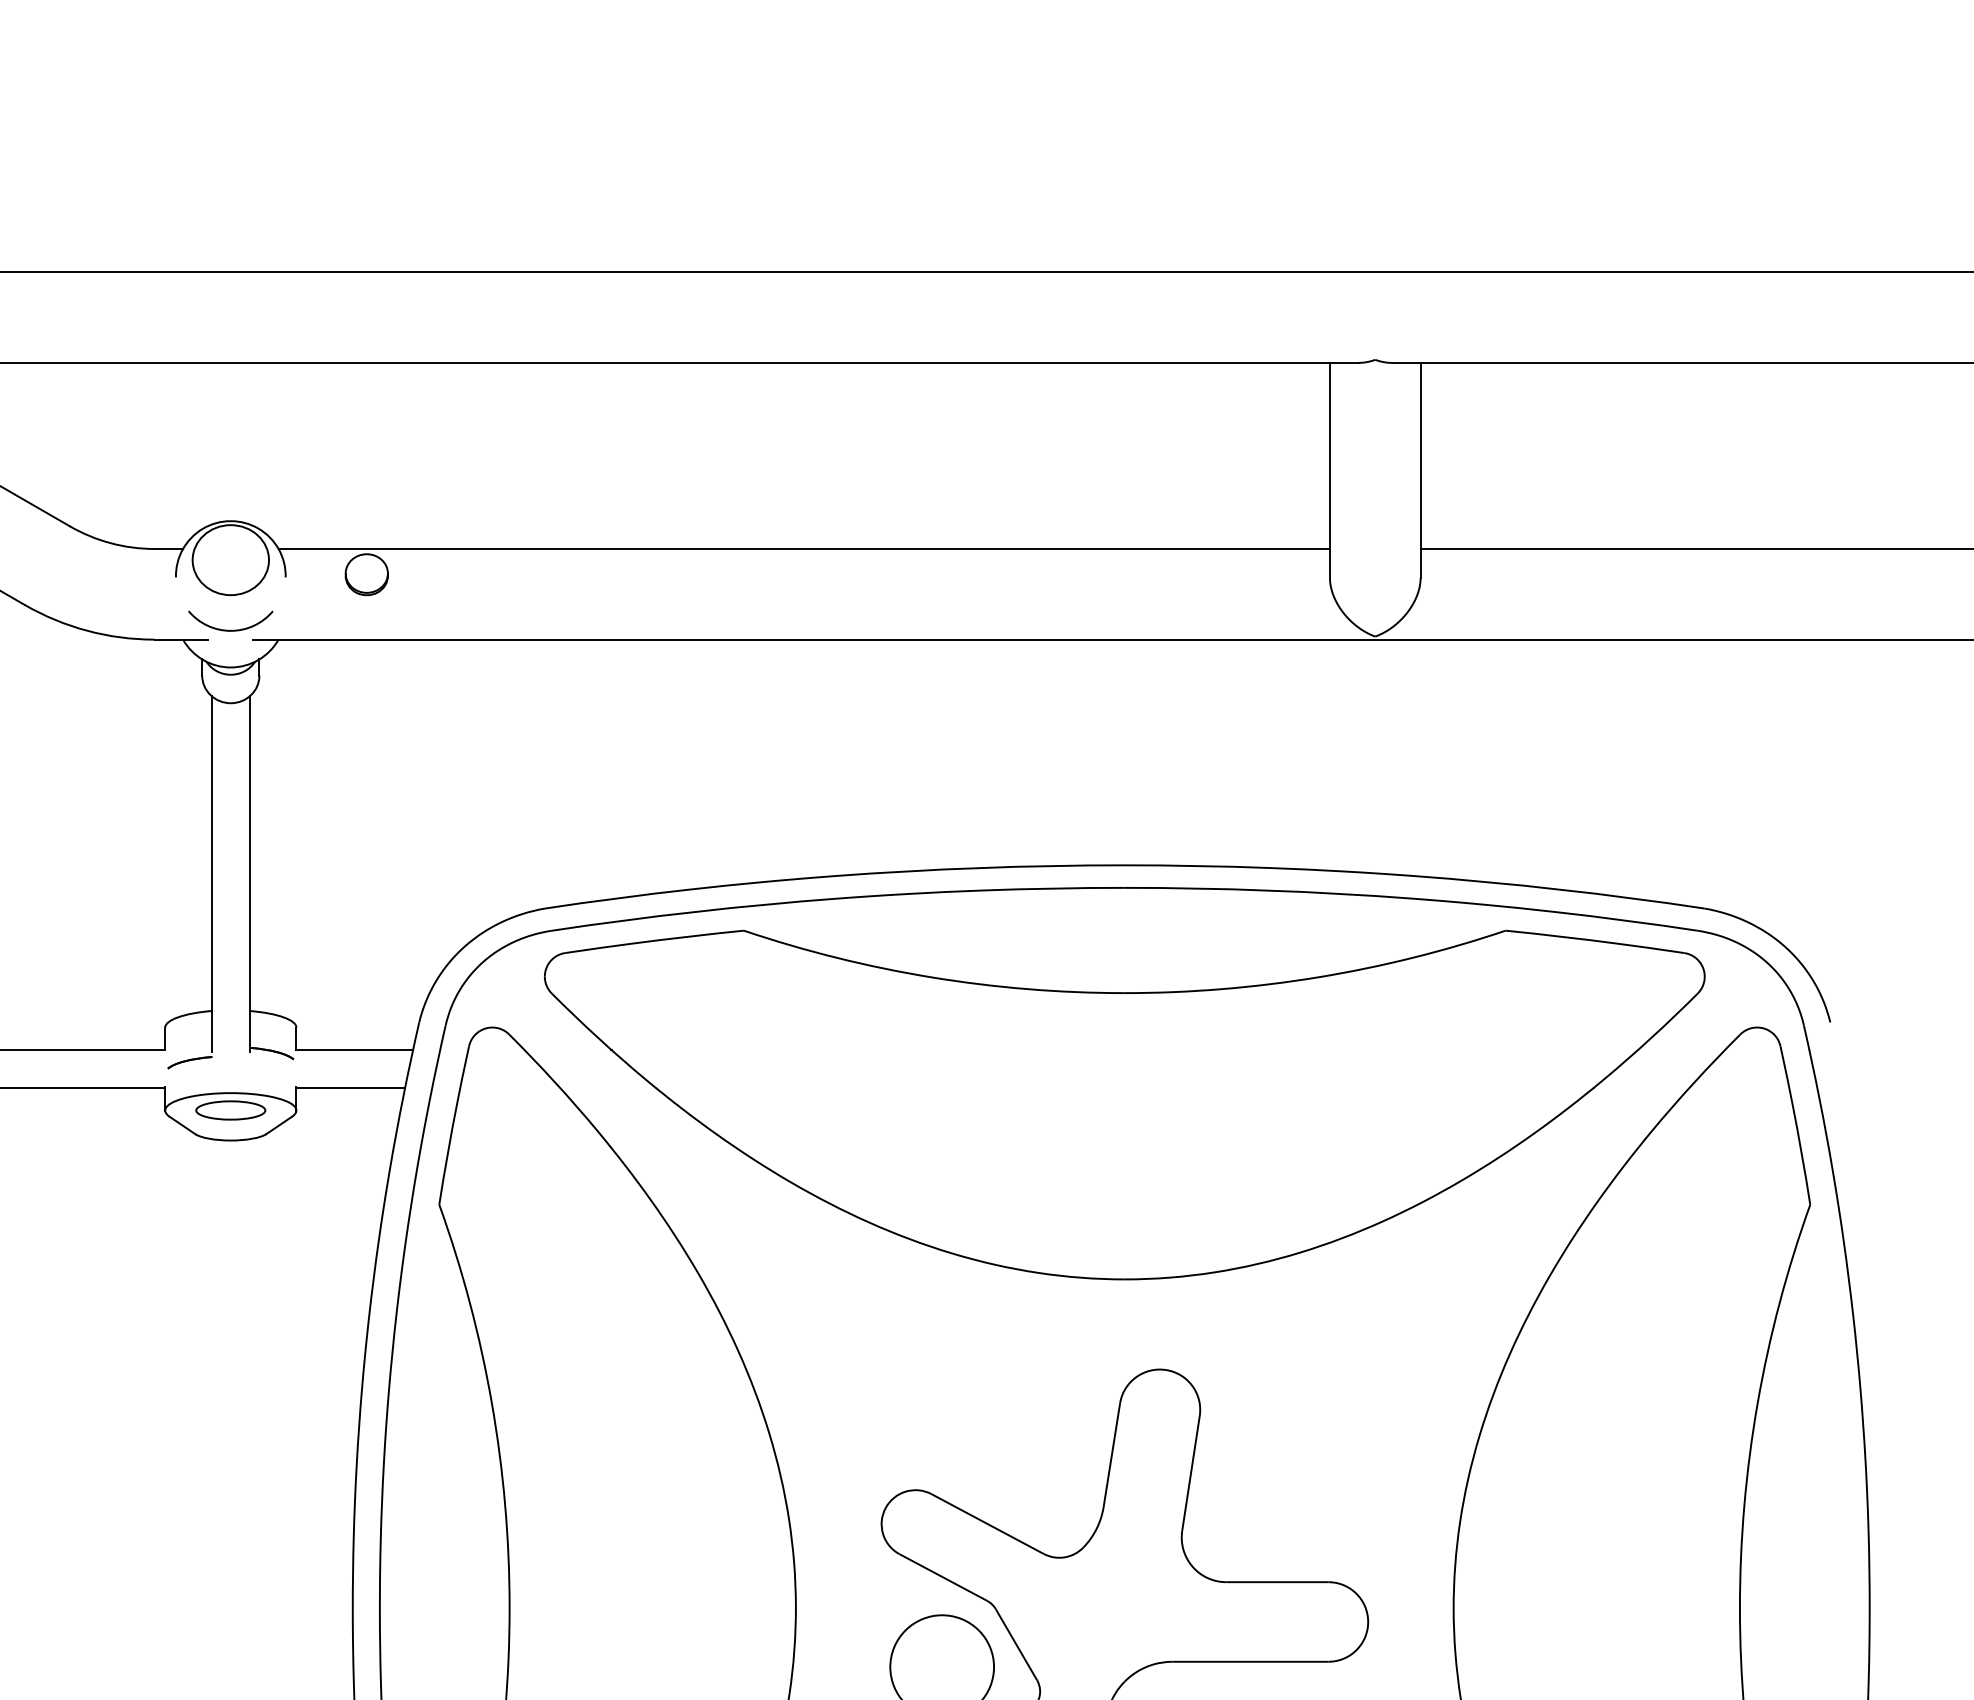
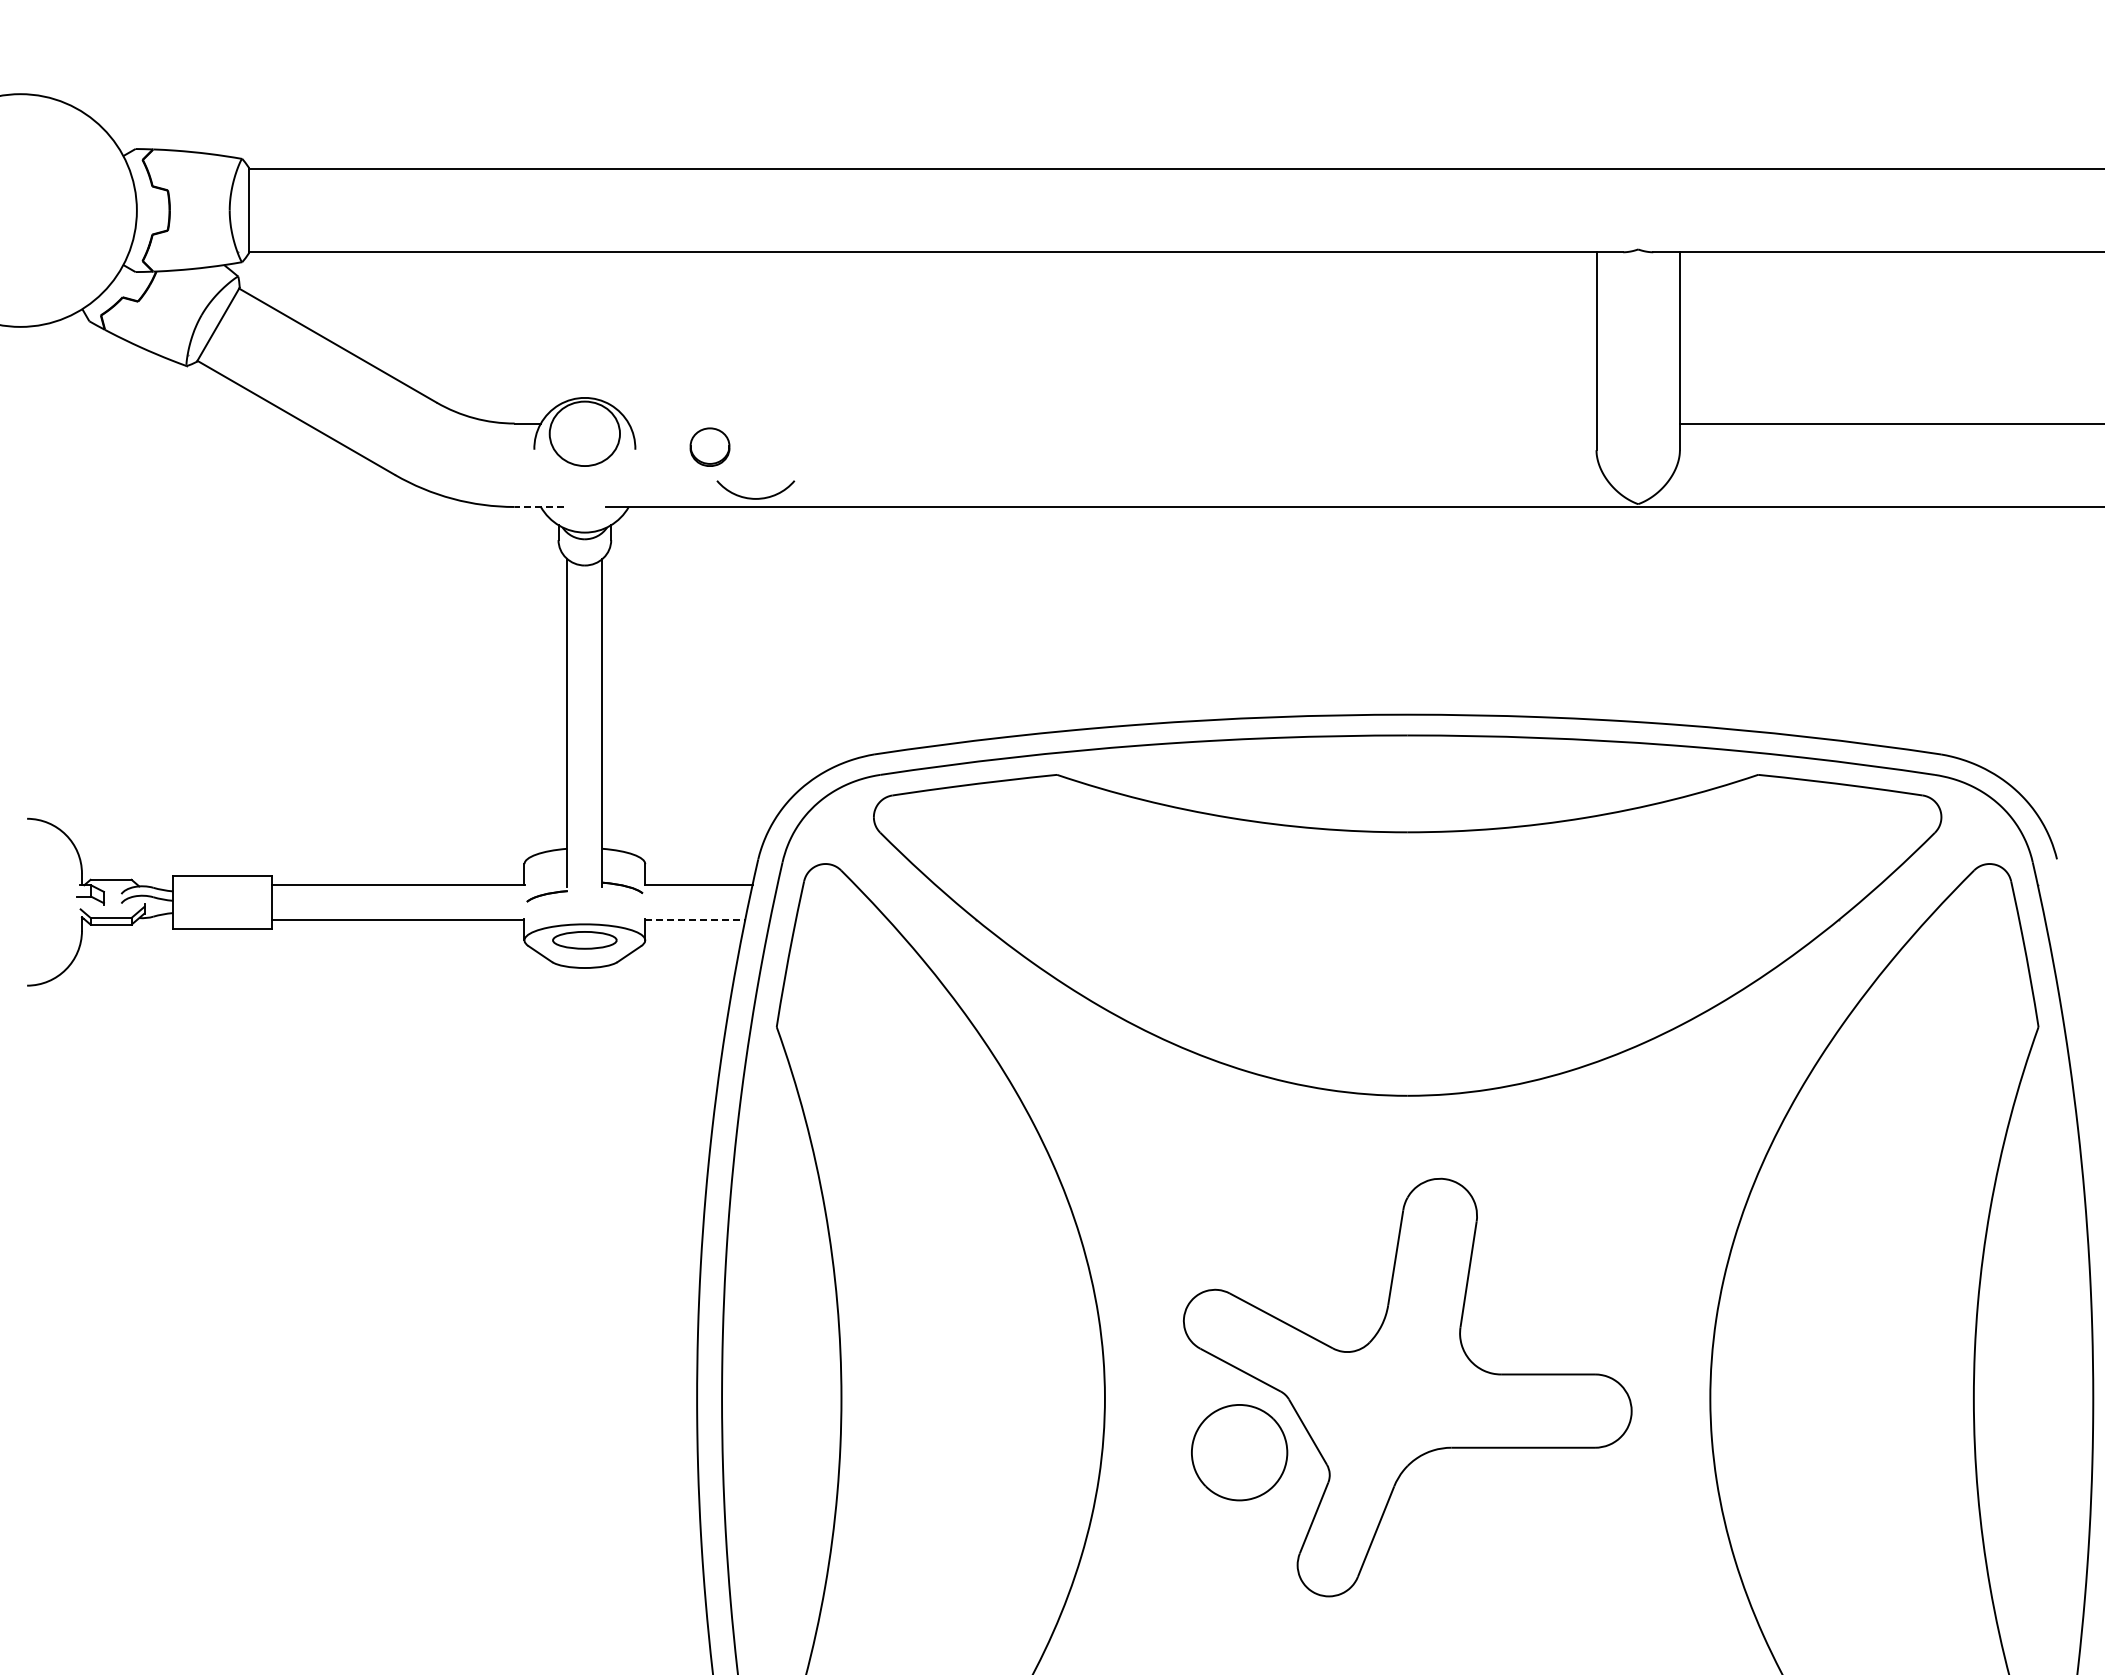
line: (804, 548) -> (1112, 423), removed
arc: (227, 629) -> (752, 497), moved
line: (181, 639) -> (539, 506), solid -> dashed
line: (351, 1087) -> (695, 919), solid -> dashed

